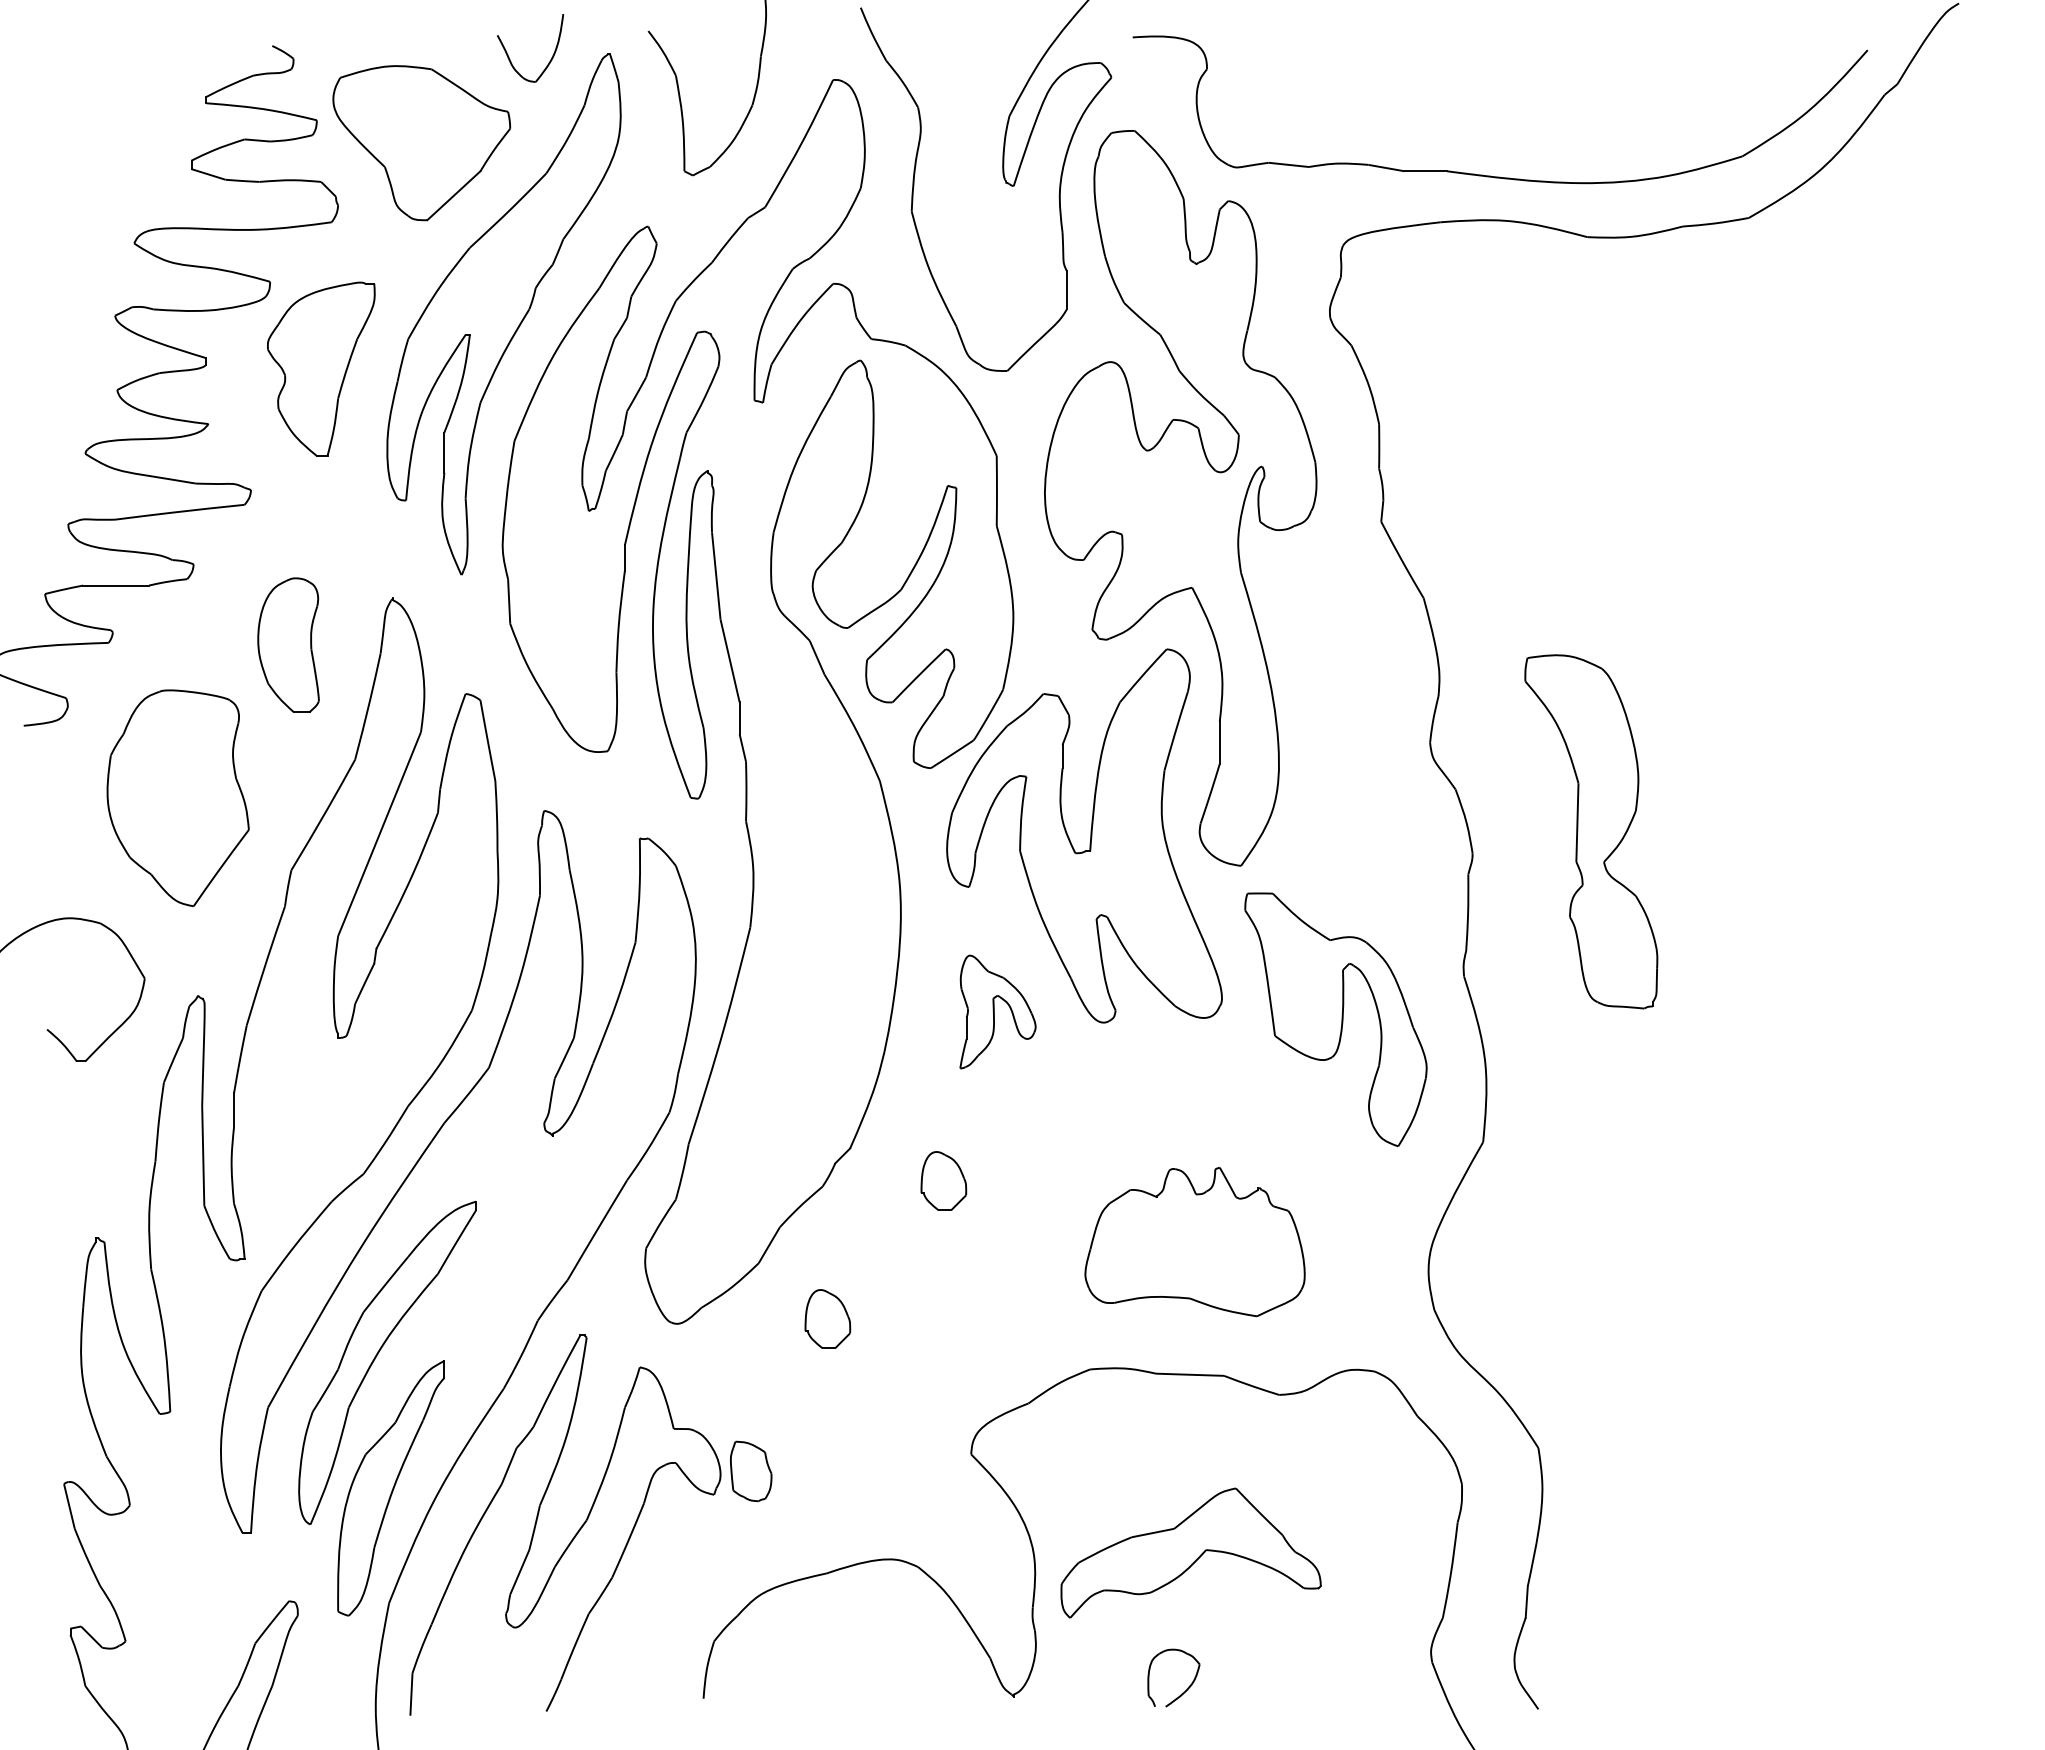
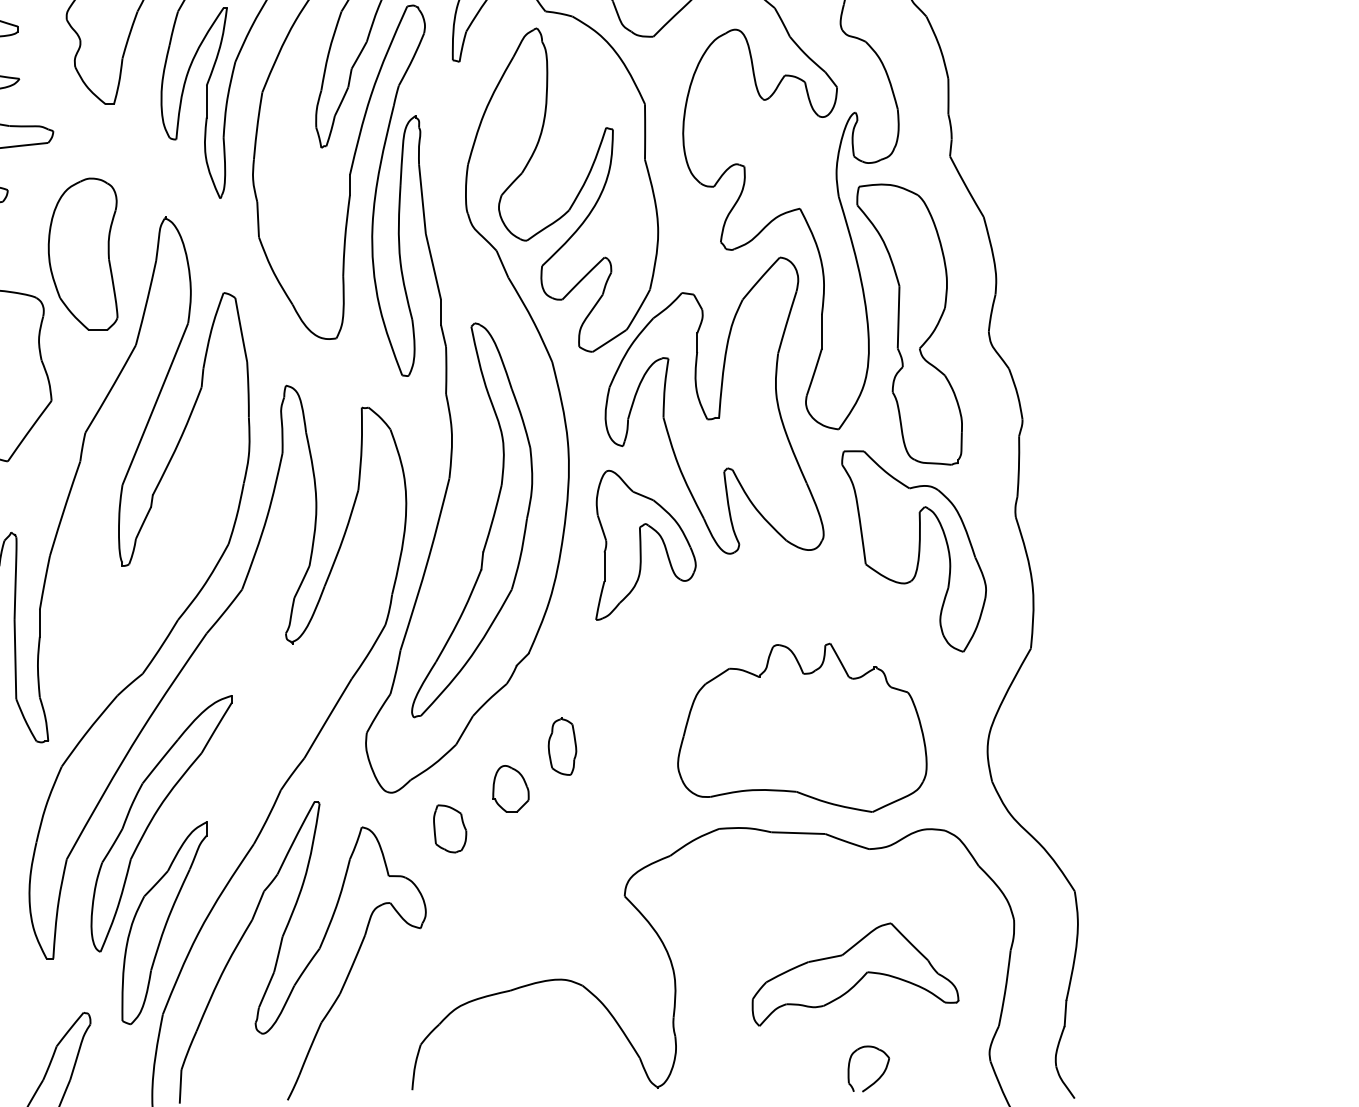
part: (288, 644) -> (83, 253), size x1.43
part: (1591, 831) -> (909, 324), moved
part: (801, 987) -> (490, 525), added
part: (997, 1011) -> (645, 544), size x1.67
part: (943, 1180) -> (602, 679), removed
part: (1194, 1241) -> (801, 727), size x1.43
part: (892, 1265) -> (562, 746), added
part: (751, 1470) -> (450, 828), moved
part: (1190, 1552) -> (855, 974), moved
part: (1187, 1687) -> (879, 1076), moved

